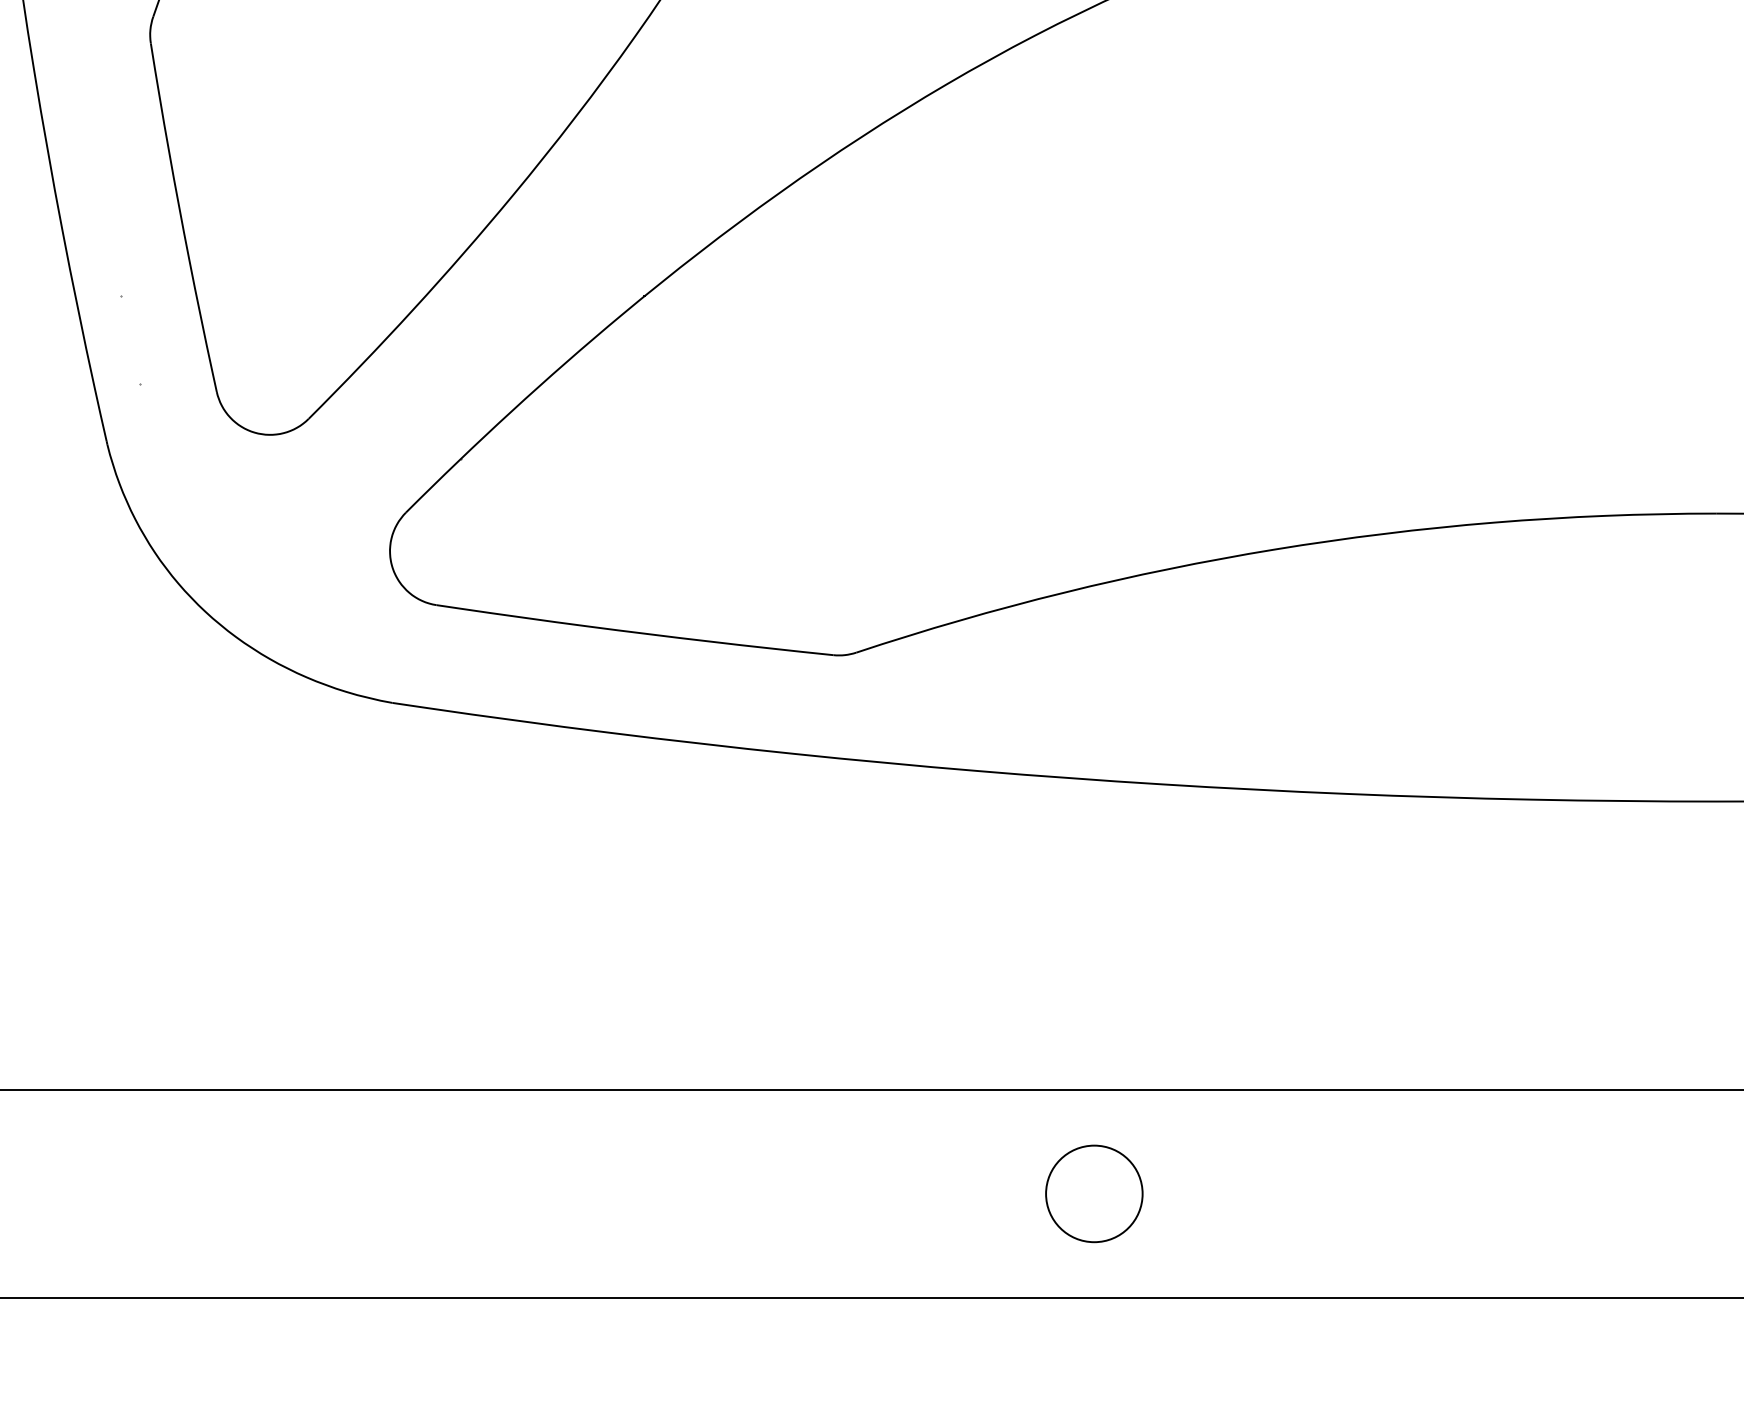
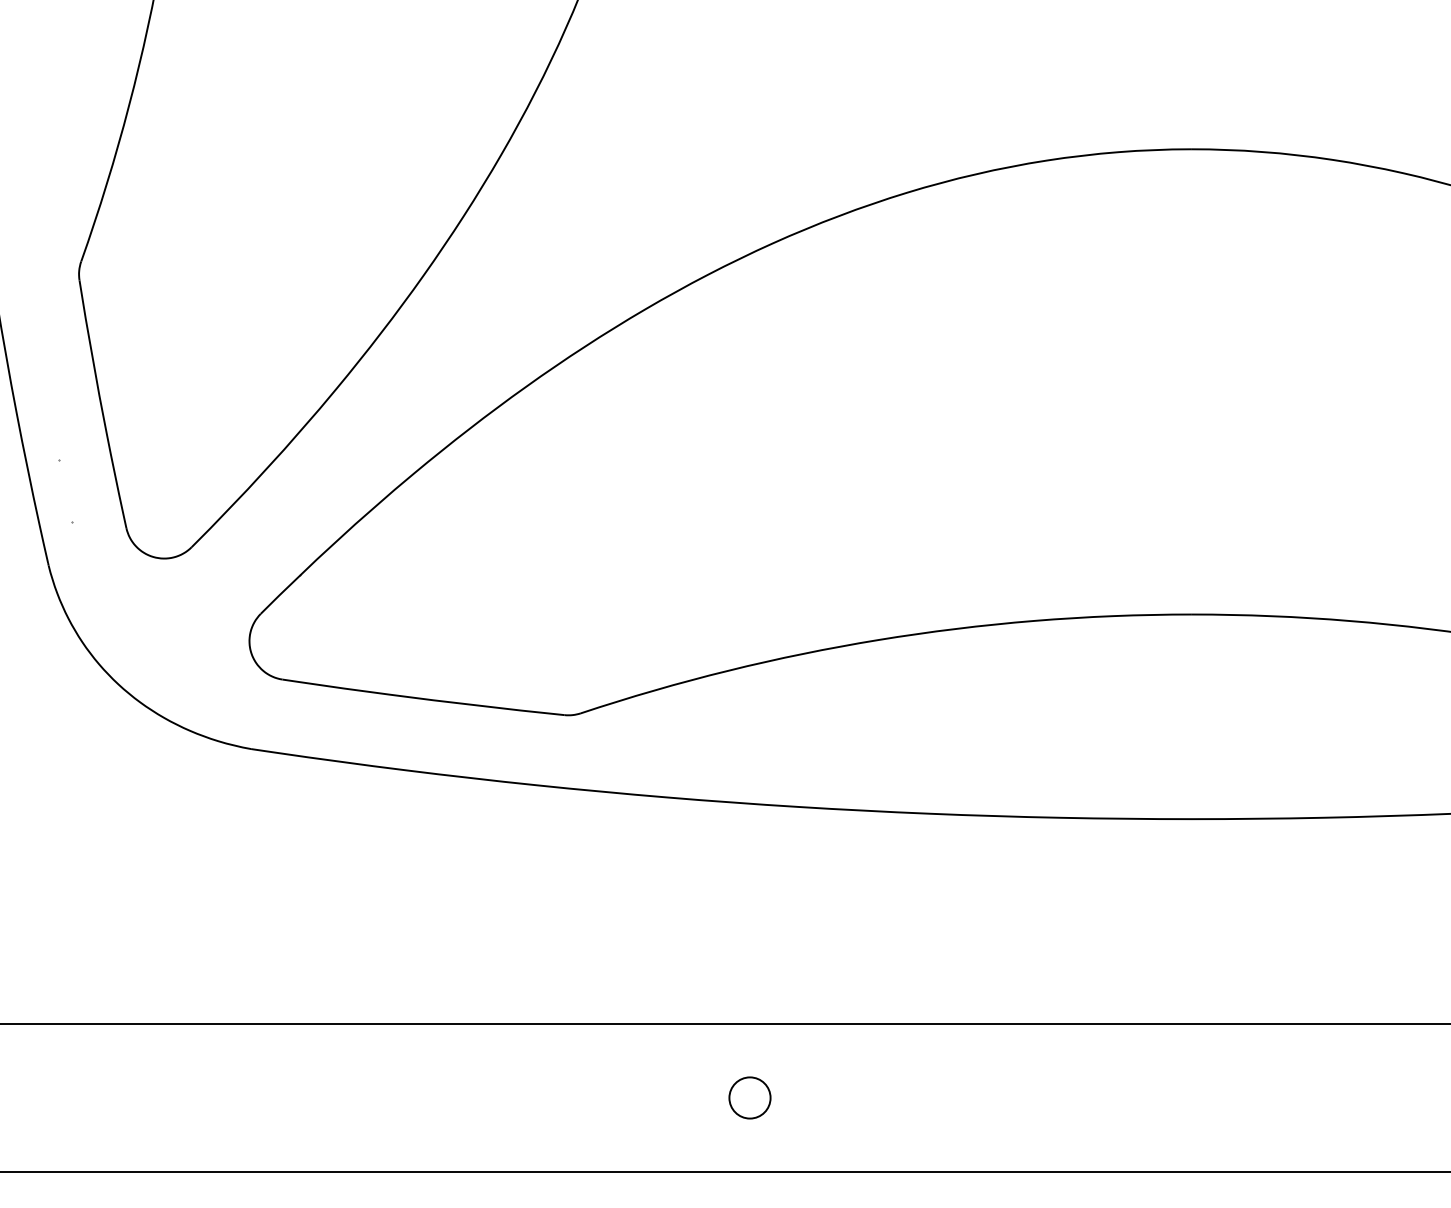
circle: (1093, 1193) -> (749, 1097), size x0.6

